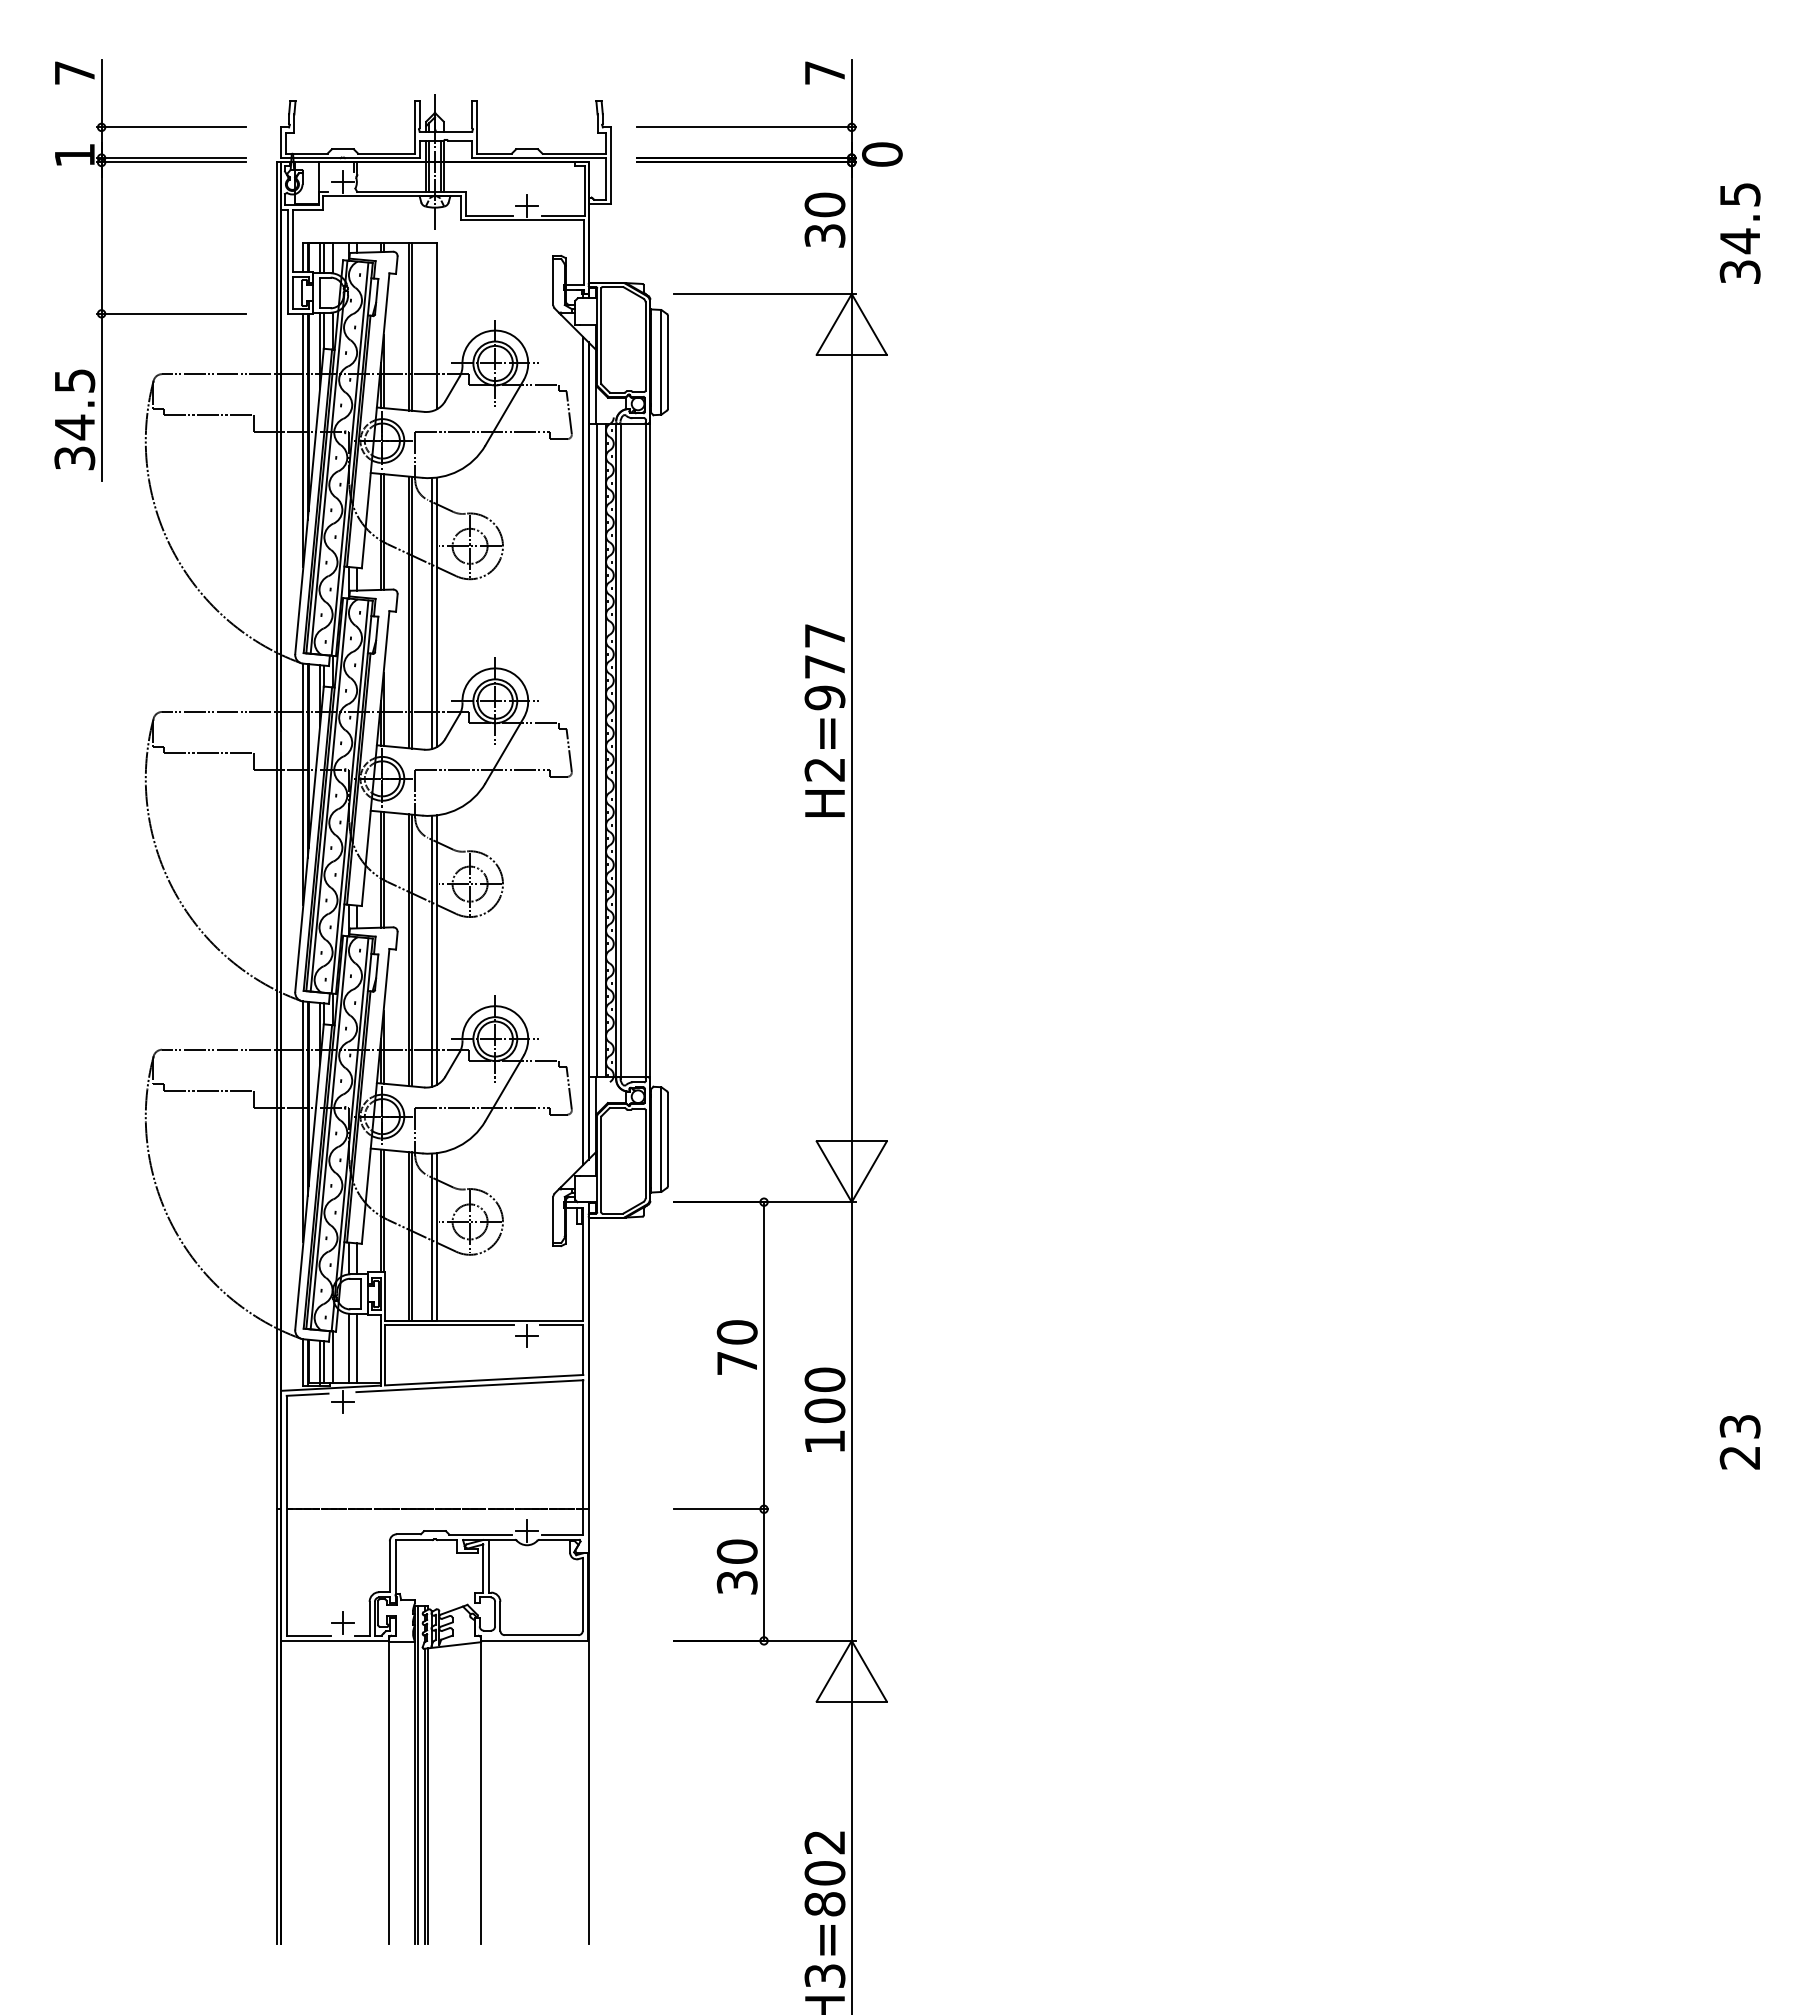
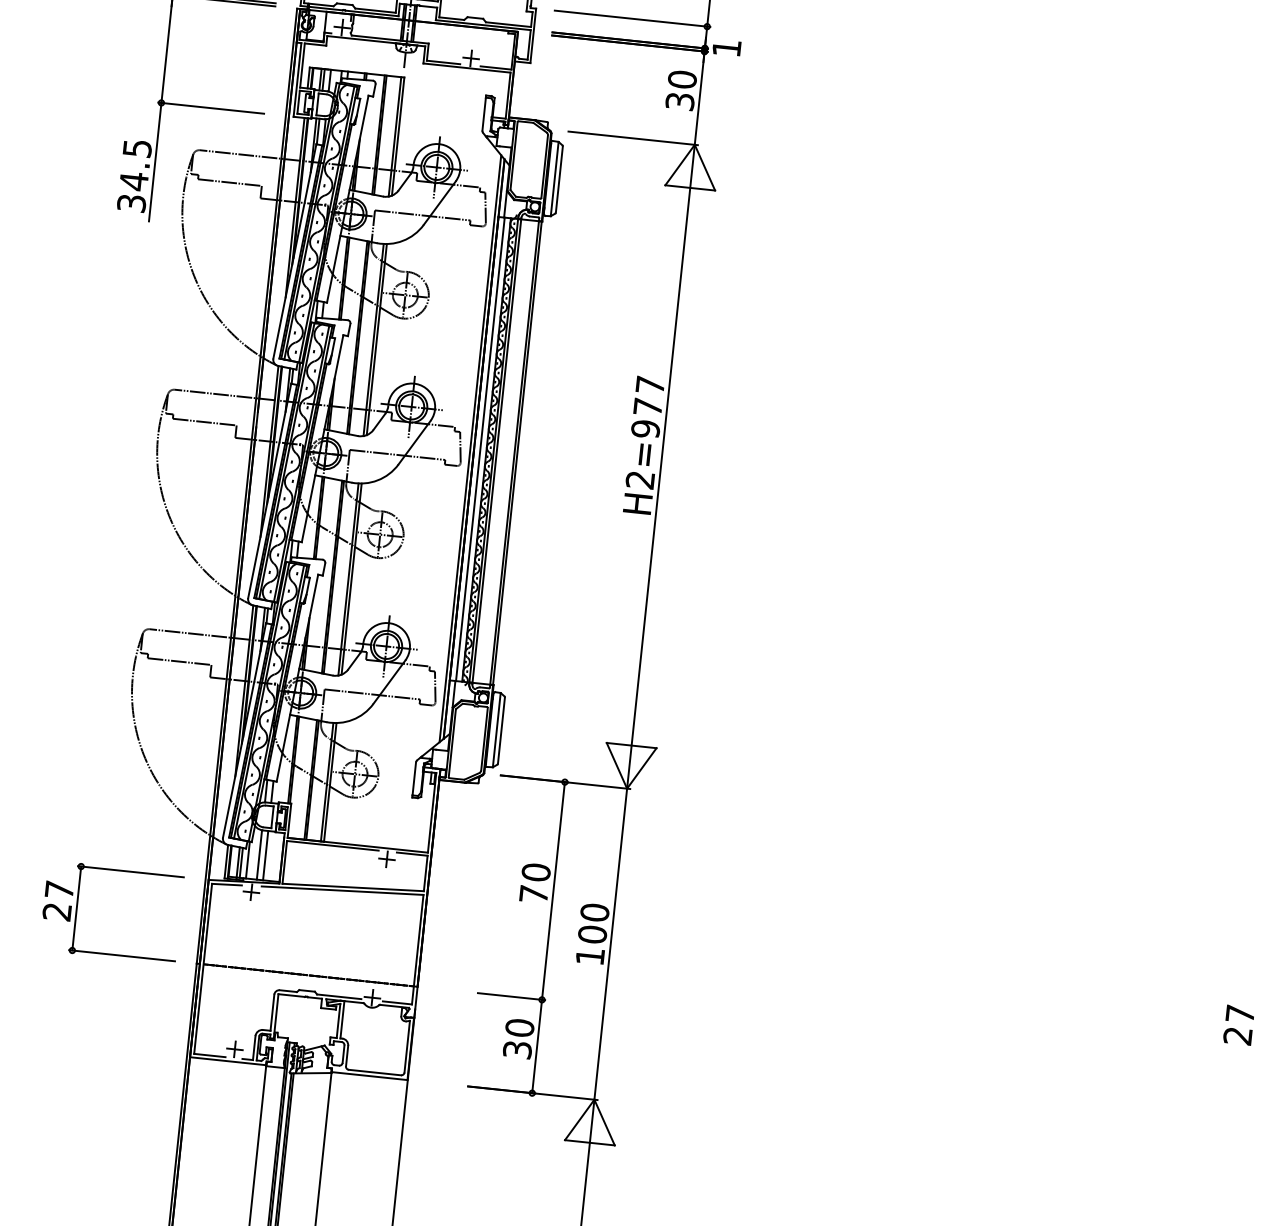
text: (882, 154) -> (726, 48), 0 -> 1
line: (432, 326) -> (395, 136), added
text: (1739, 1426) -> (1239, 1013), 23 -> 27
part: (102, 1449) -> (77, 908), added

